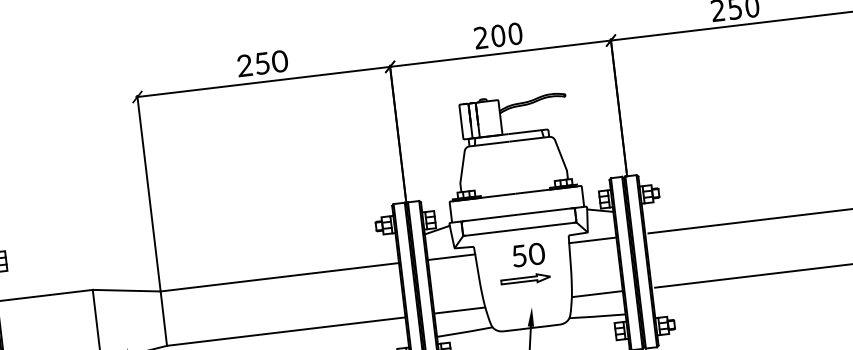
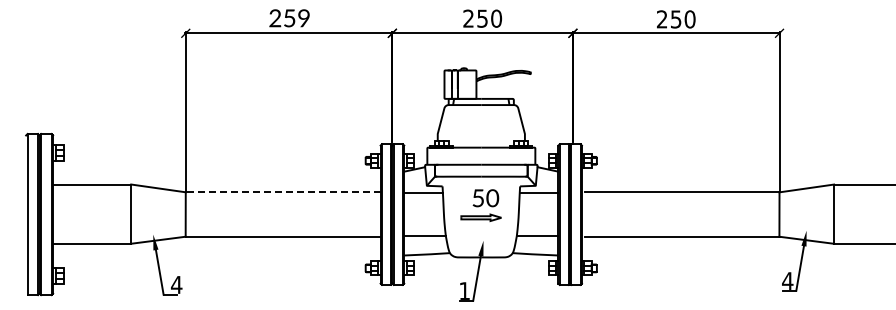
text: (498, 35) -> (482, 18), 200 -> 250
text: (279, 61) -> (303, 18), 250 -> 259
line: (278, 277) -> (282, 192), solid -> dashed

